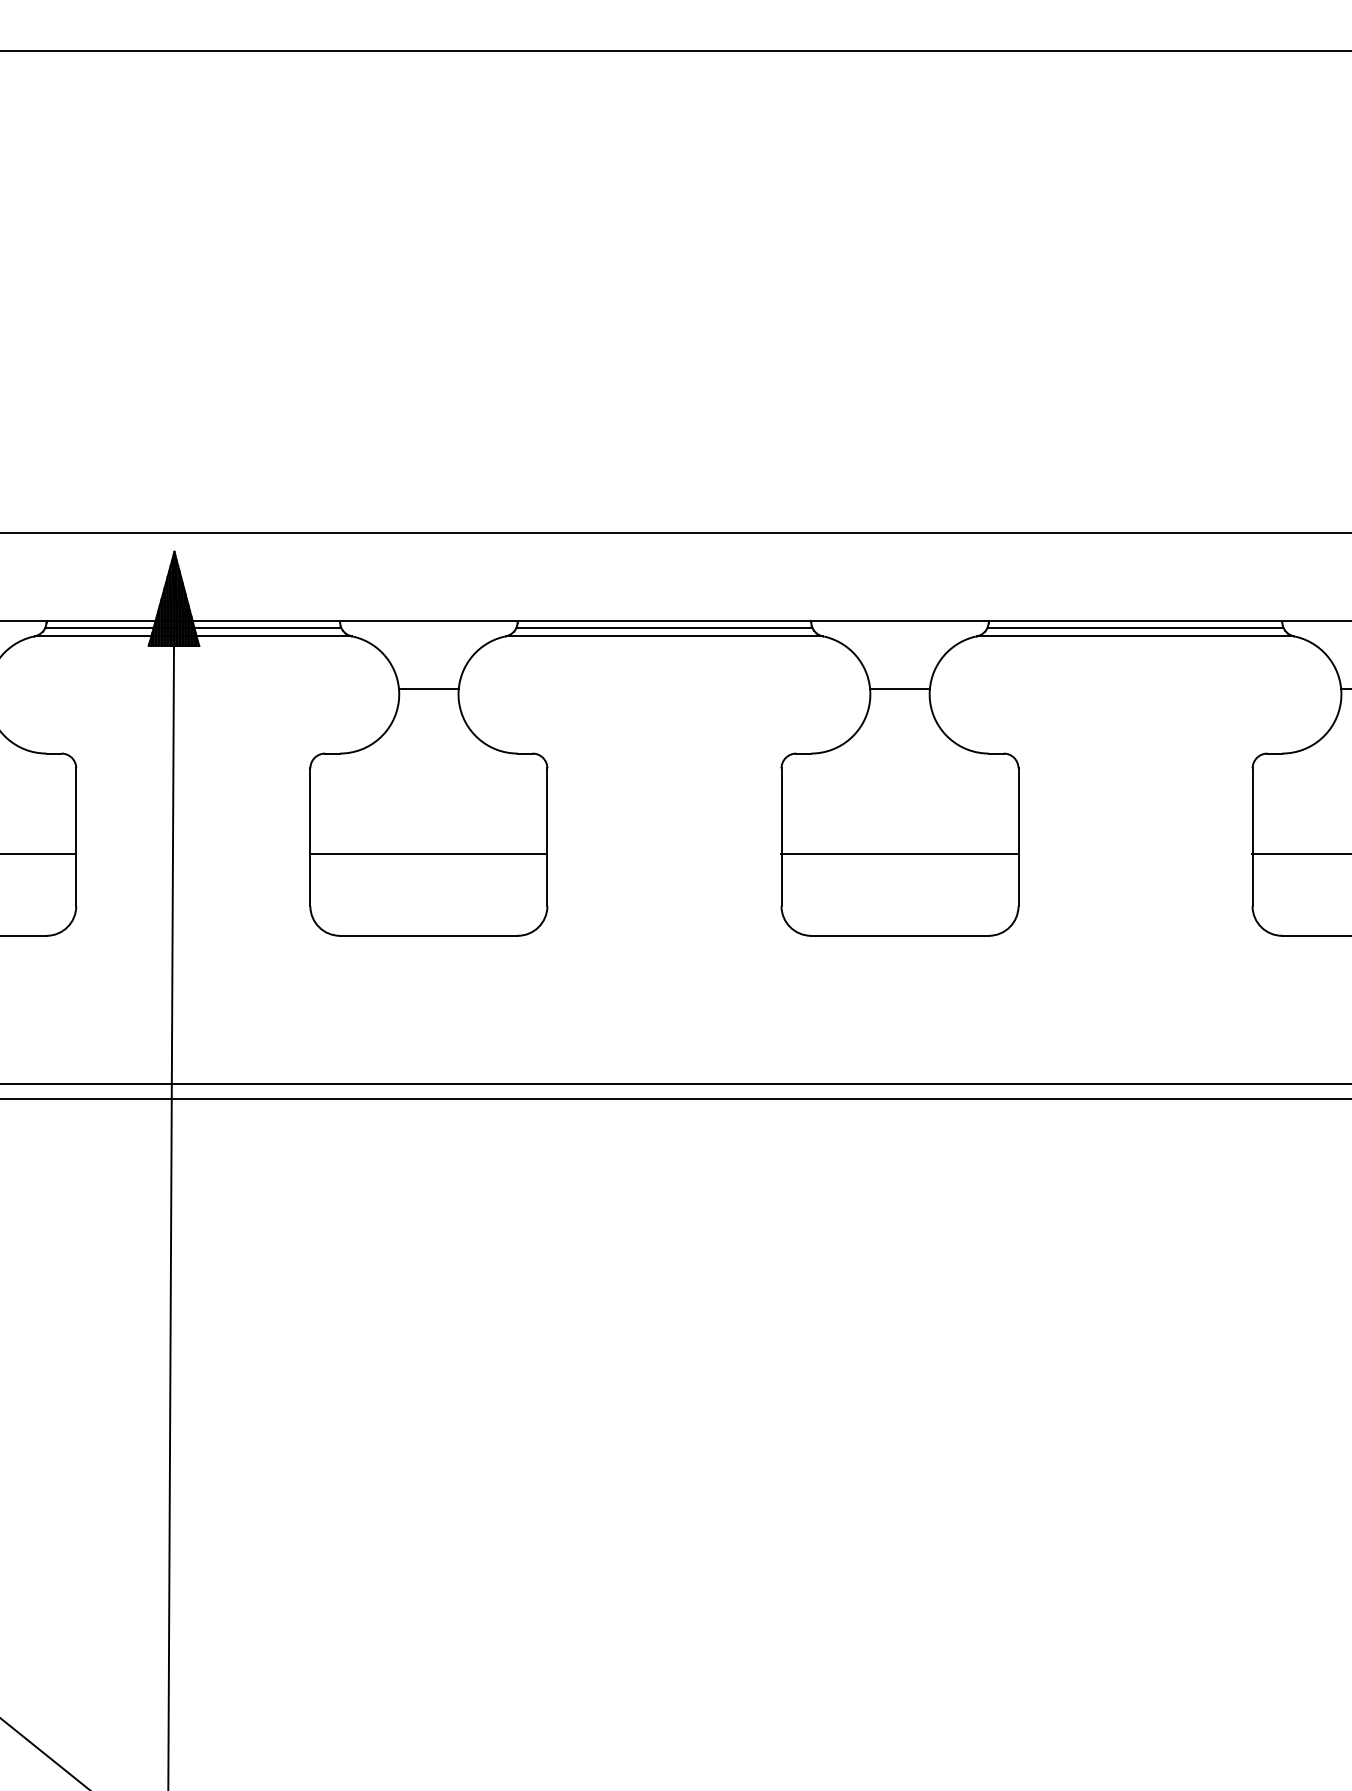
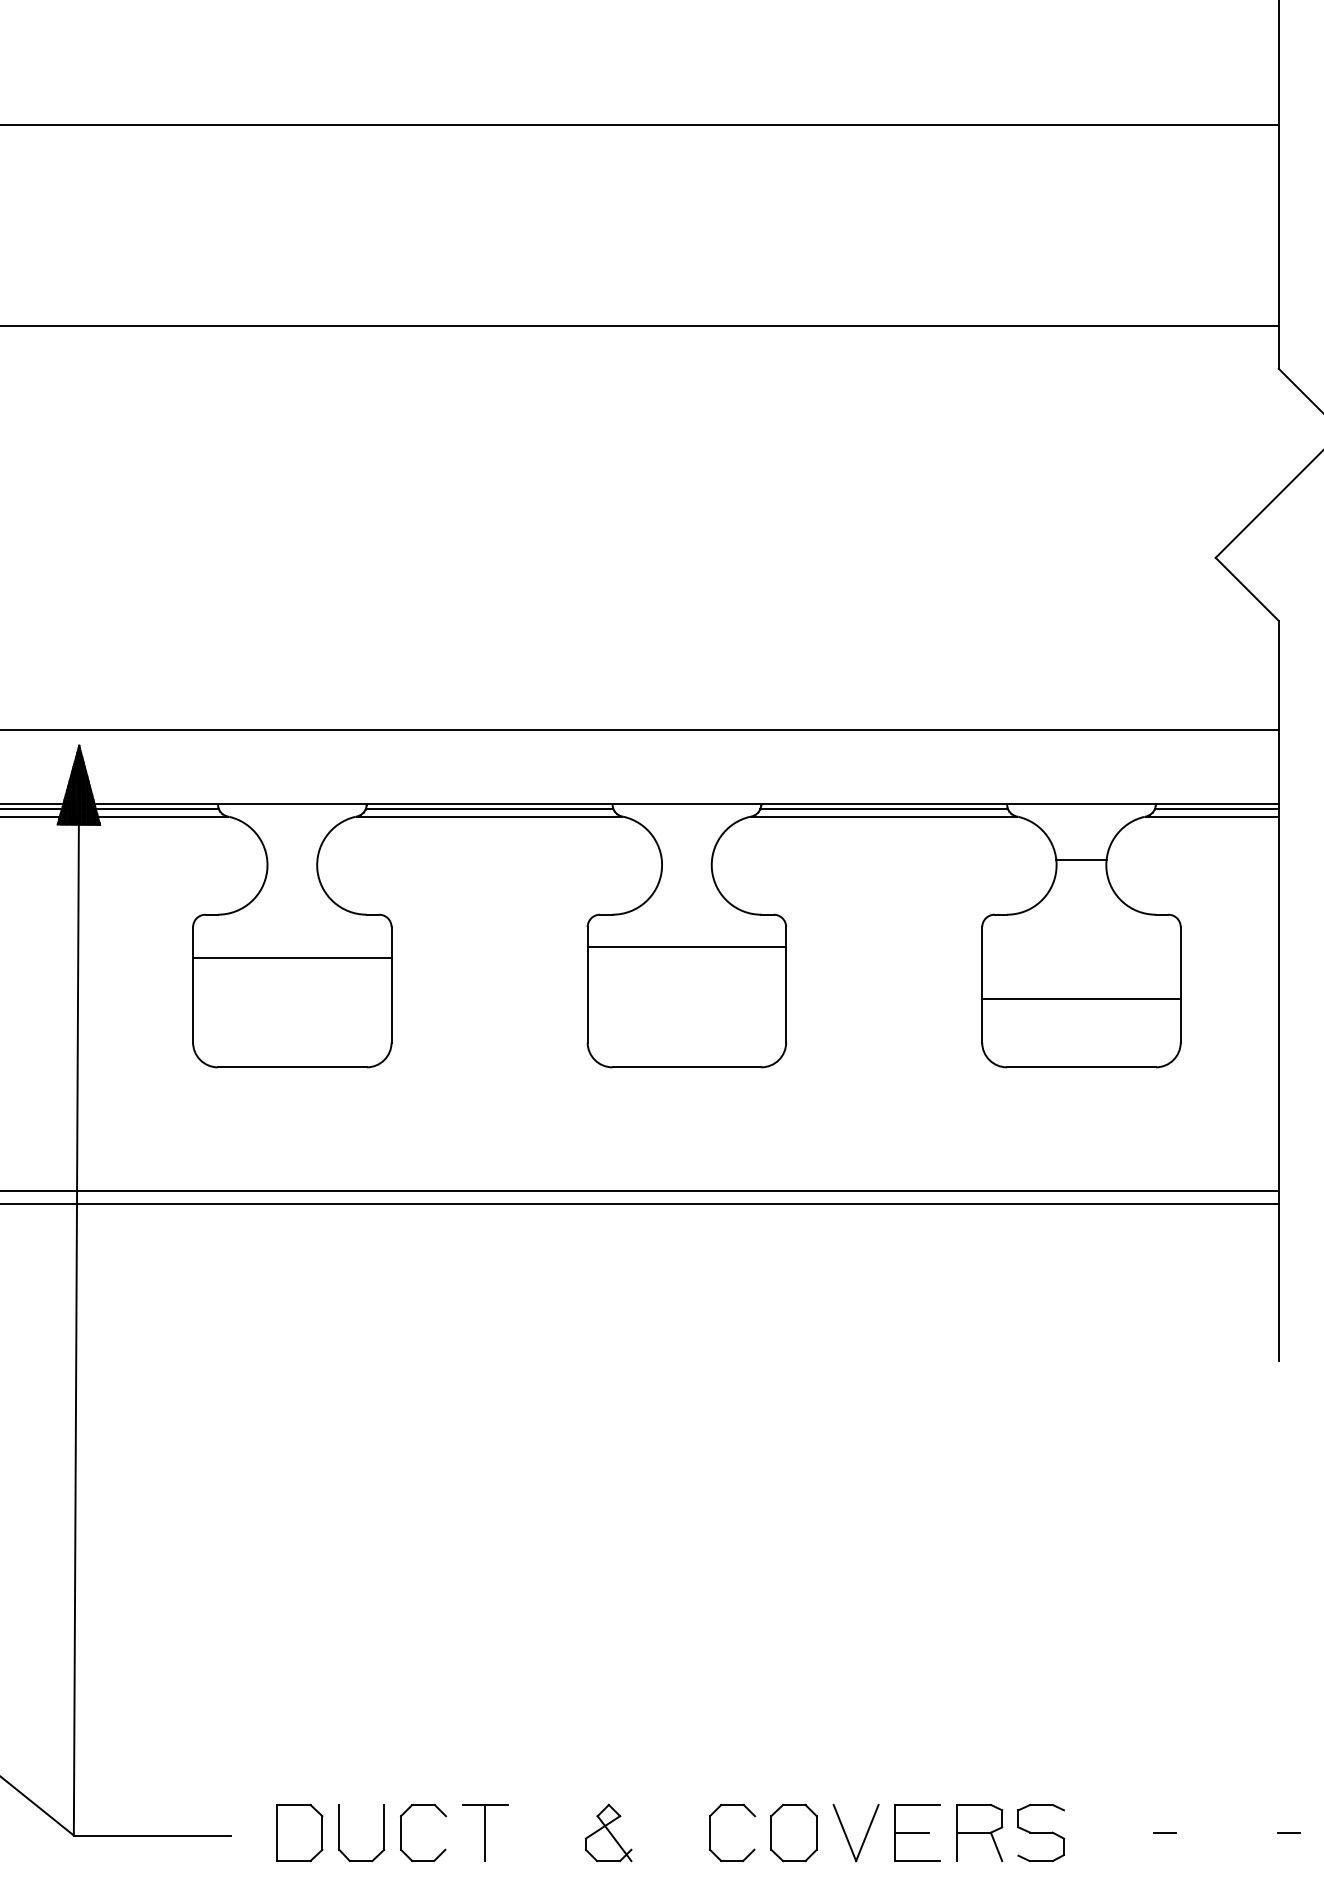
line: (429, 688) -> (292, 860), removed
line: (899, 688) -> (686, 860), removed
line: (429, 854) -> (292, 958), moved
line: (899, 854) -> (686, 947), moved

